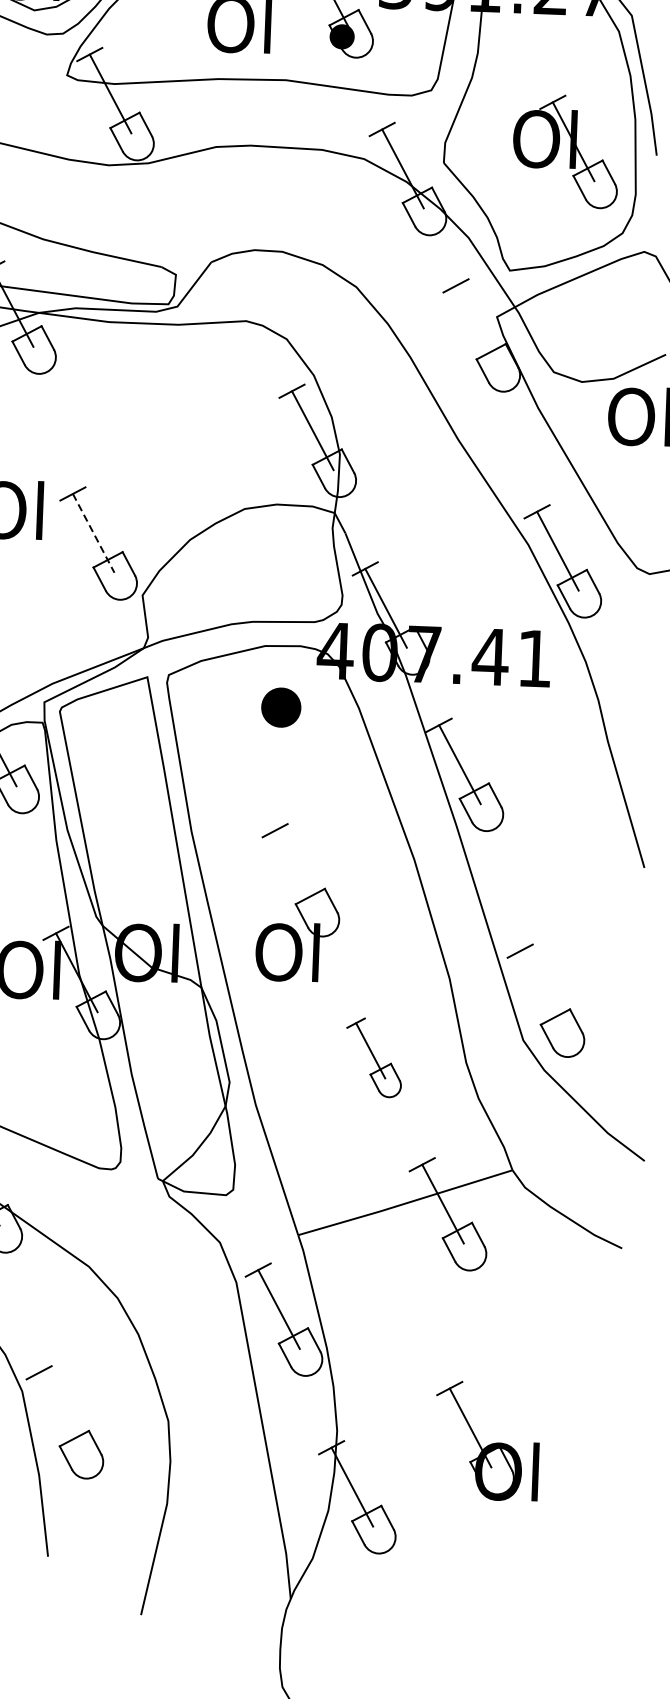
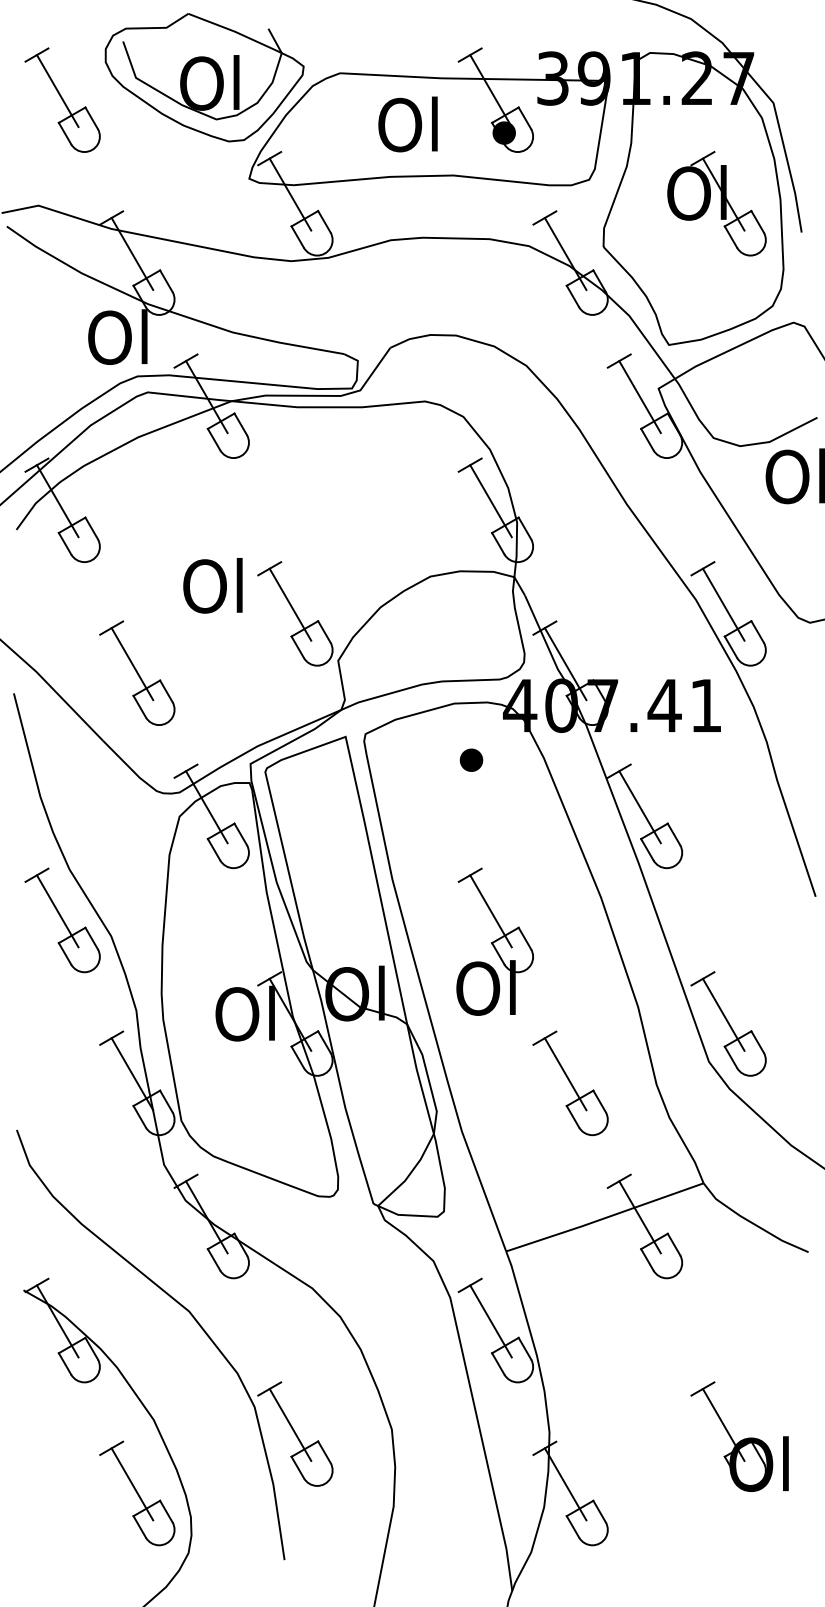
part: (565, 151) -> (716, 203), moved
line: (476, 325) -> (639, 397), added
line: (93, 533) -> (290, 604), dashed -> solid
part: (281, 706) -> (471, 759), size x0.62
line: (295, 870) -> (490, 911), added
line: (540, 990) -> (723, 1014), added
part: (374, 1057) -> (570, 1083), size x1.43
line: (59, 1411) -> (290, 1424), added
part: (486, 1440) -> (739, 1436), moved

